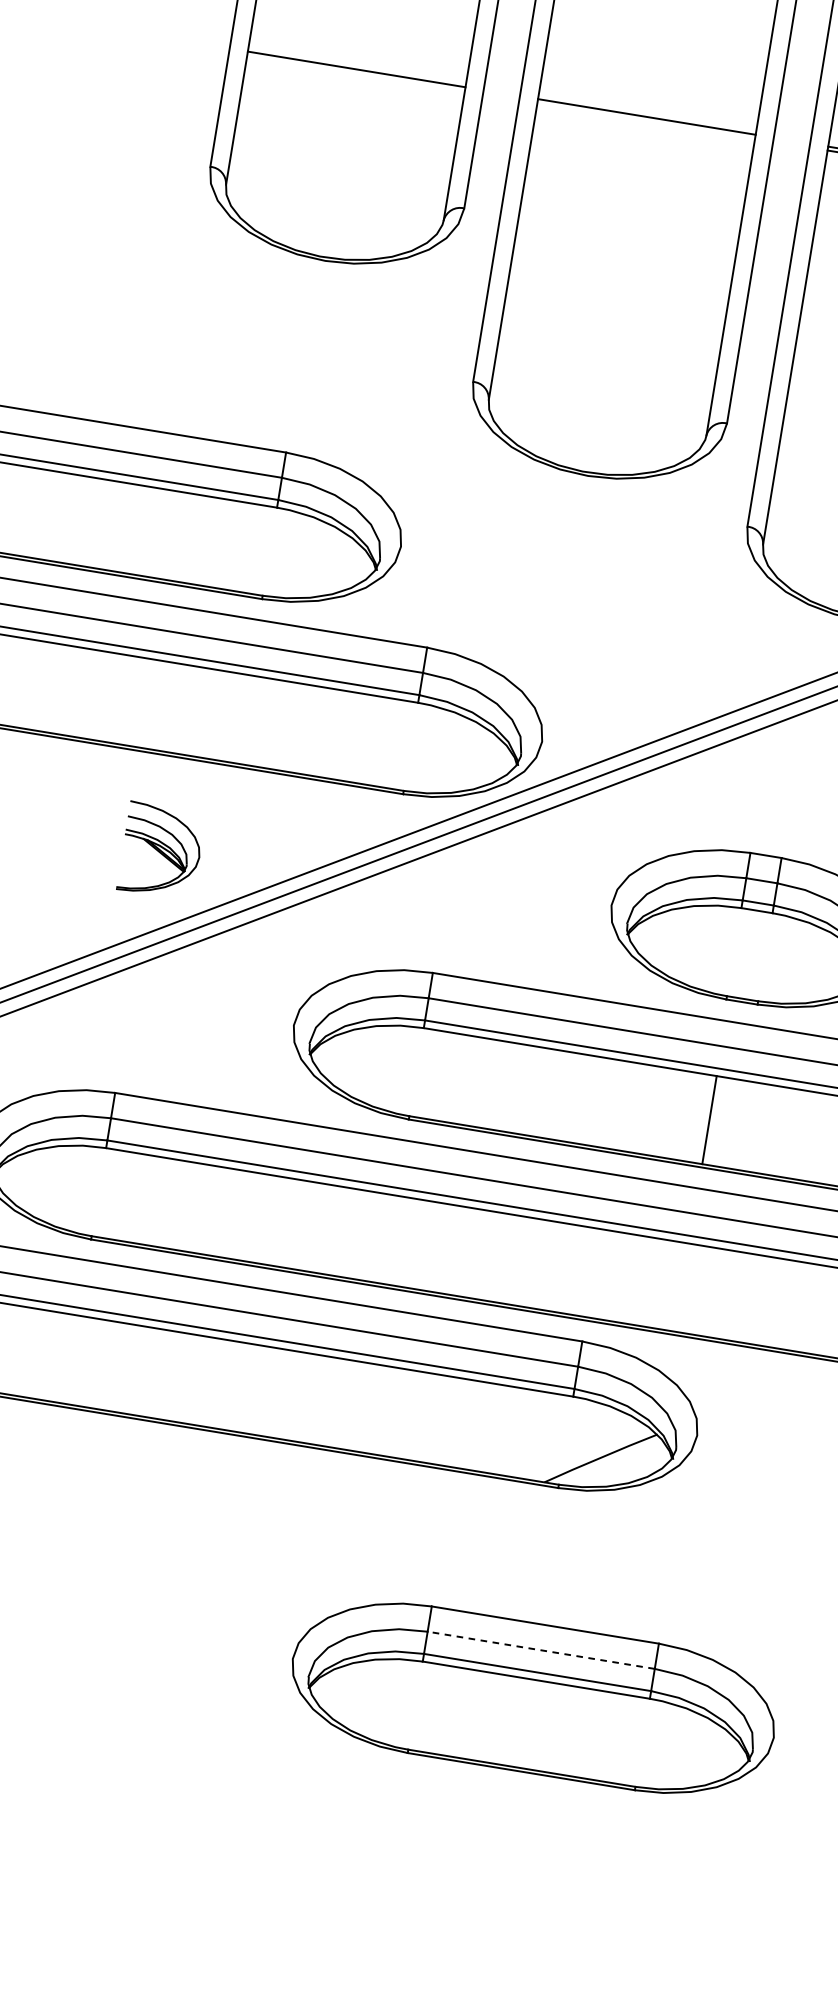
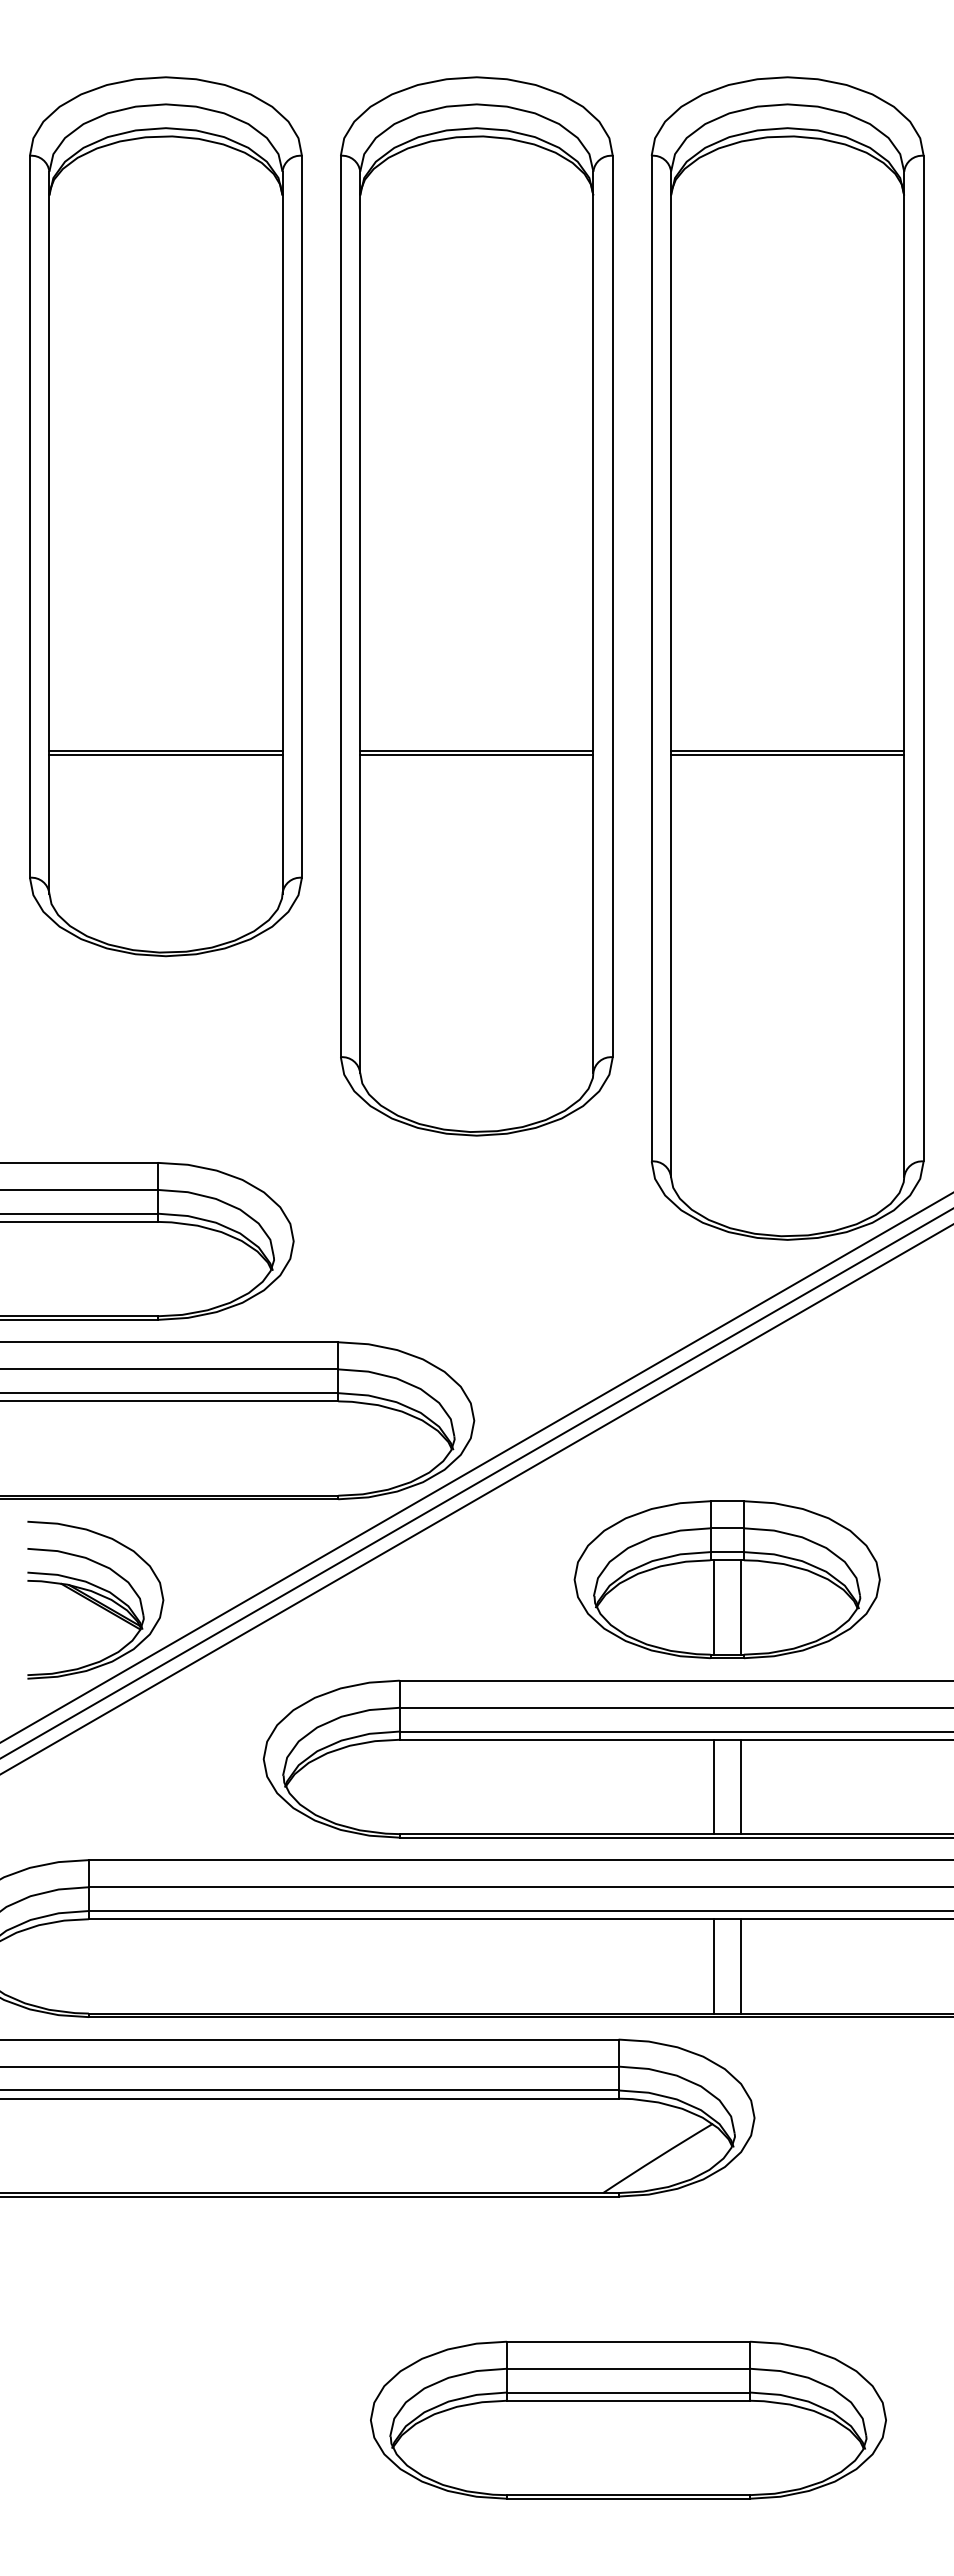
line: (355, 73) -> (165, 755), added
line: (645, 120) -> (476, 755), added
part: (161, 850) -> (95, 1599), size x1.67
line: (736, 952) -> (713, 1607), added
line: (763, 956) -> (741, 1607), added
line: (735, 1123) -> (741, 1786), added
line: (682, 1287) -> (713, 1966), added
line: (708, 1292) -> (741, 1966), added
line: (541, 1650) -> (628, 2368), dashed -> solid

